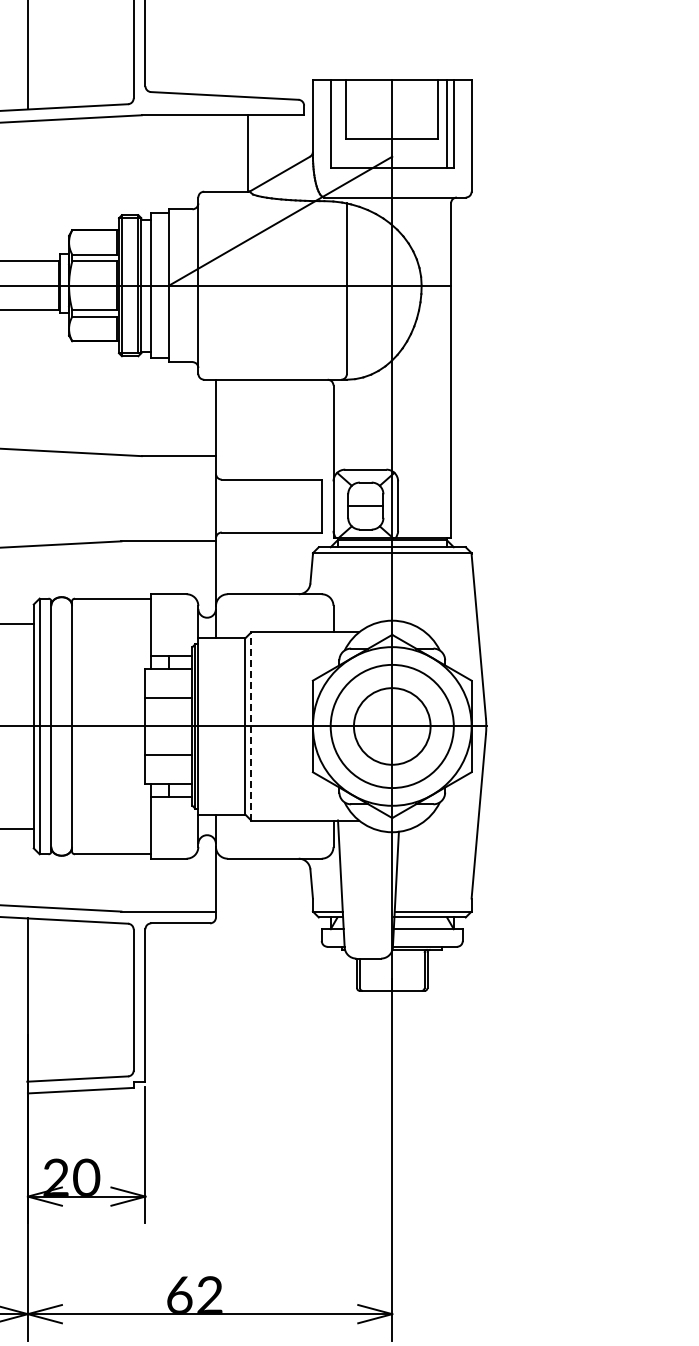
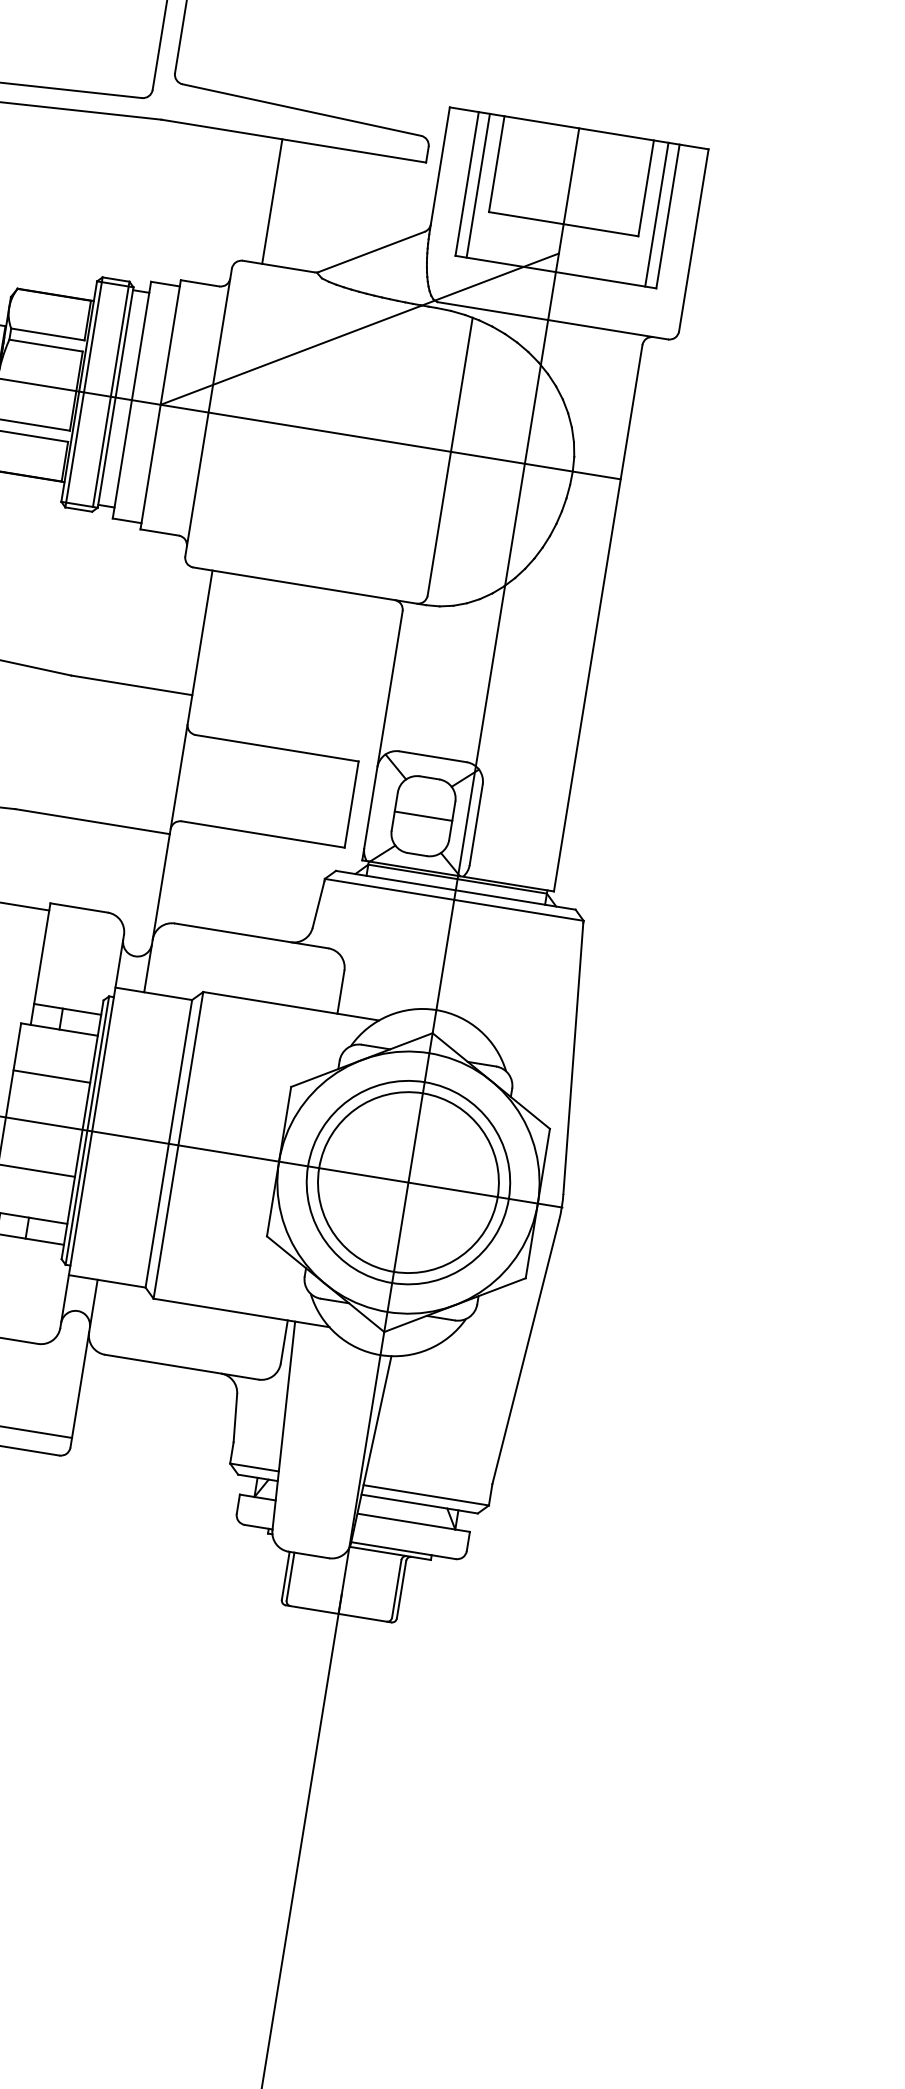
line: (337, 124) -> (478, 186), added
line: (247, 153) -> (271, 201), moved
line: (251, 725) -> (179, 1143), dashed -> solid
circle: (392, 726) -> (408, 1182), size x1.43

